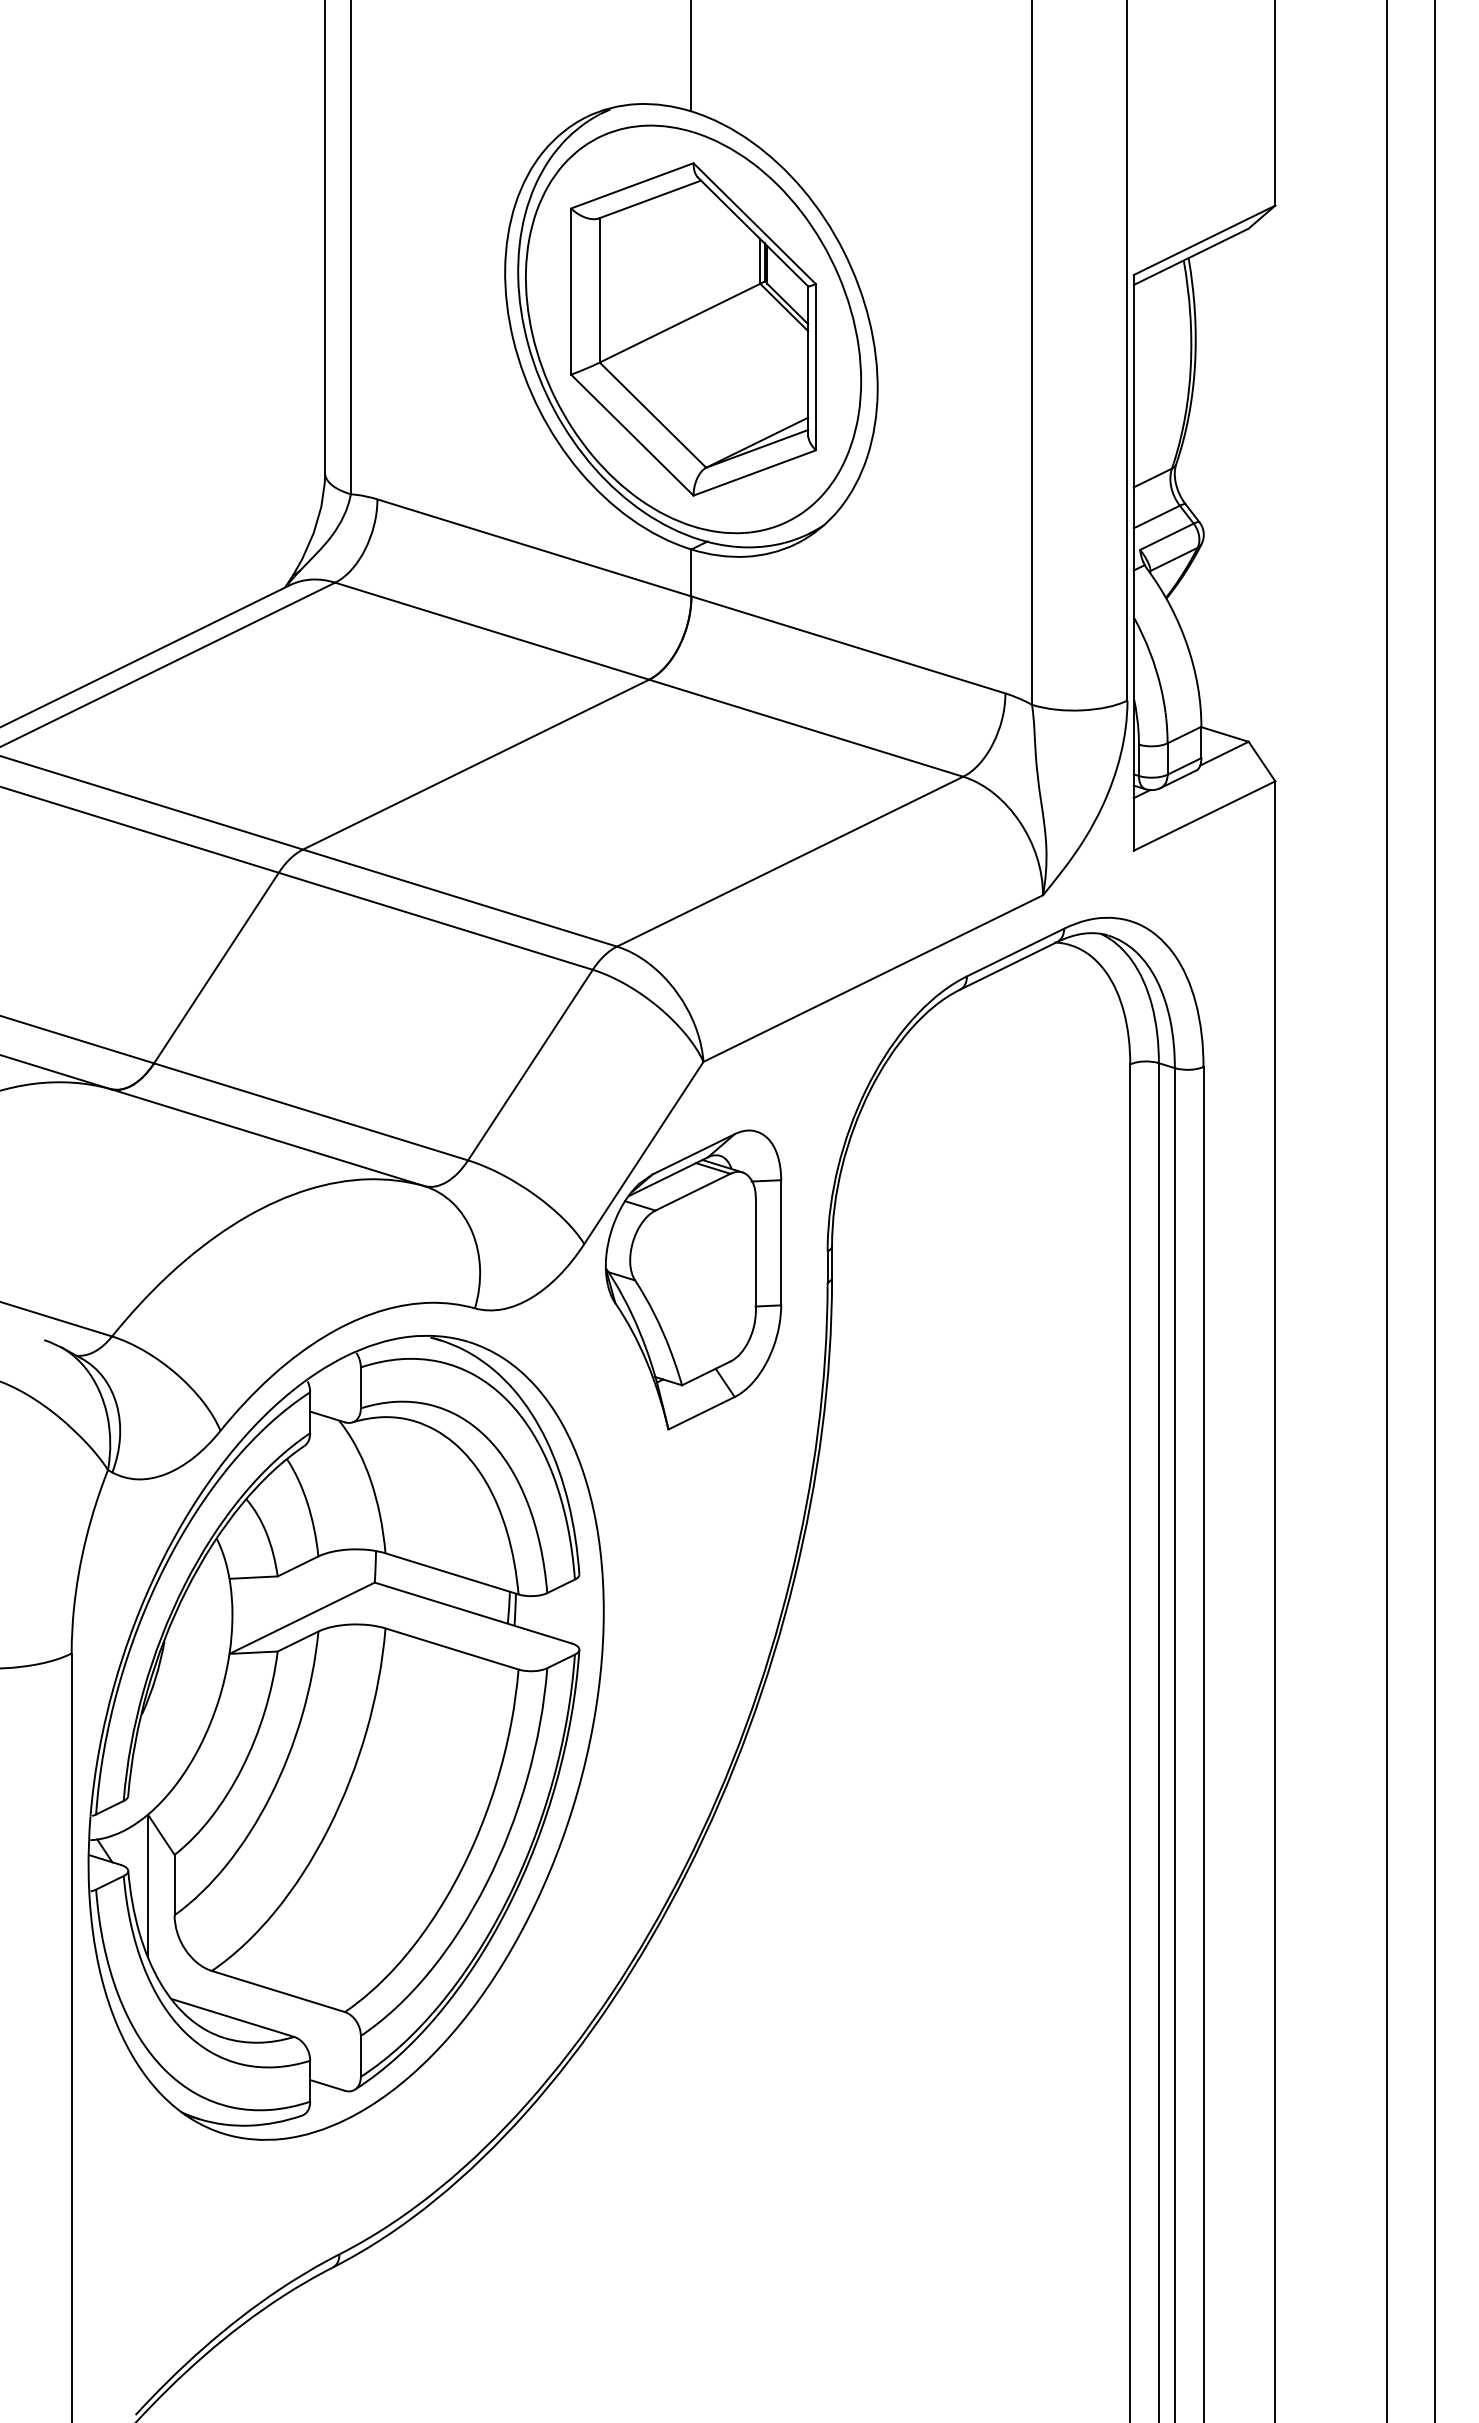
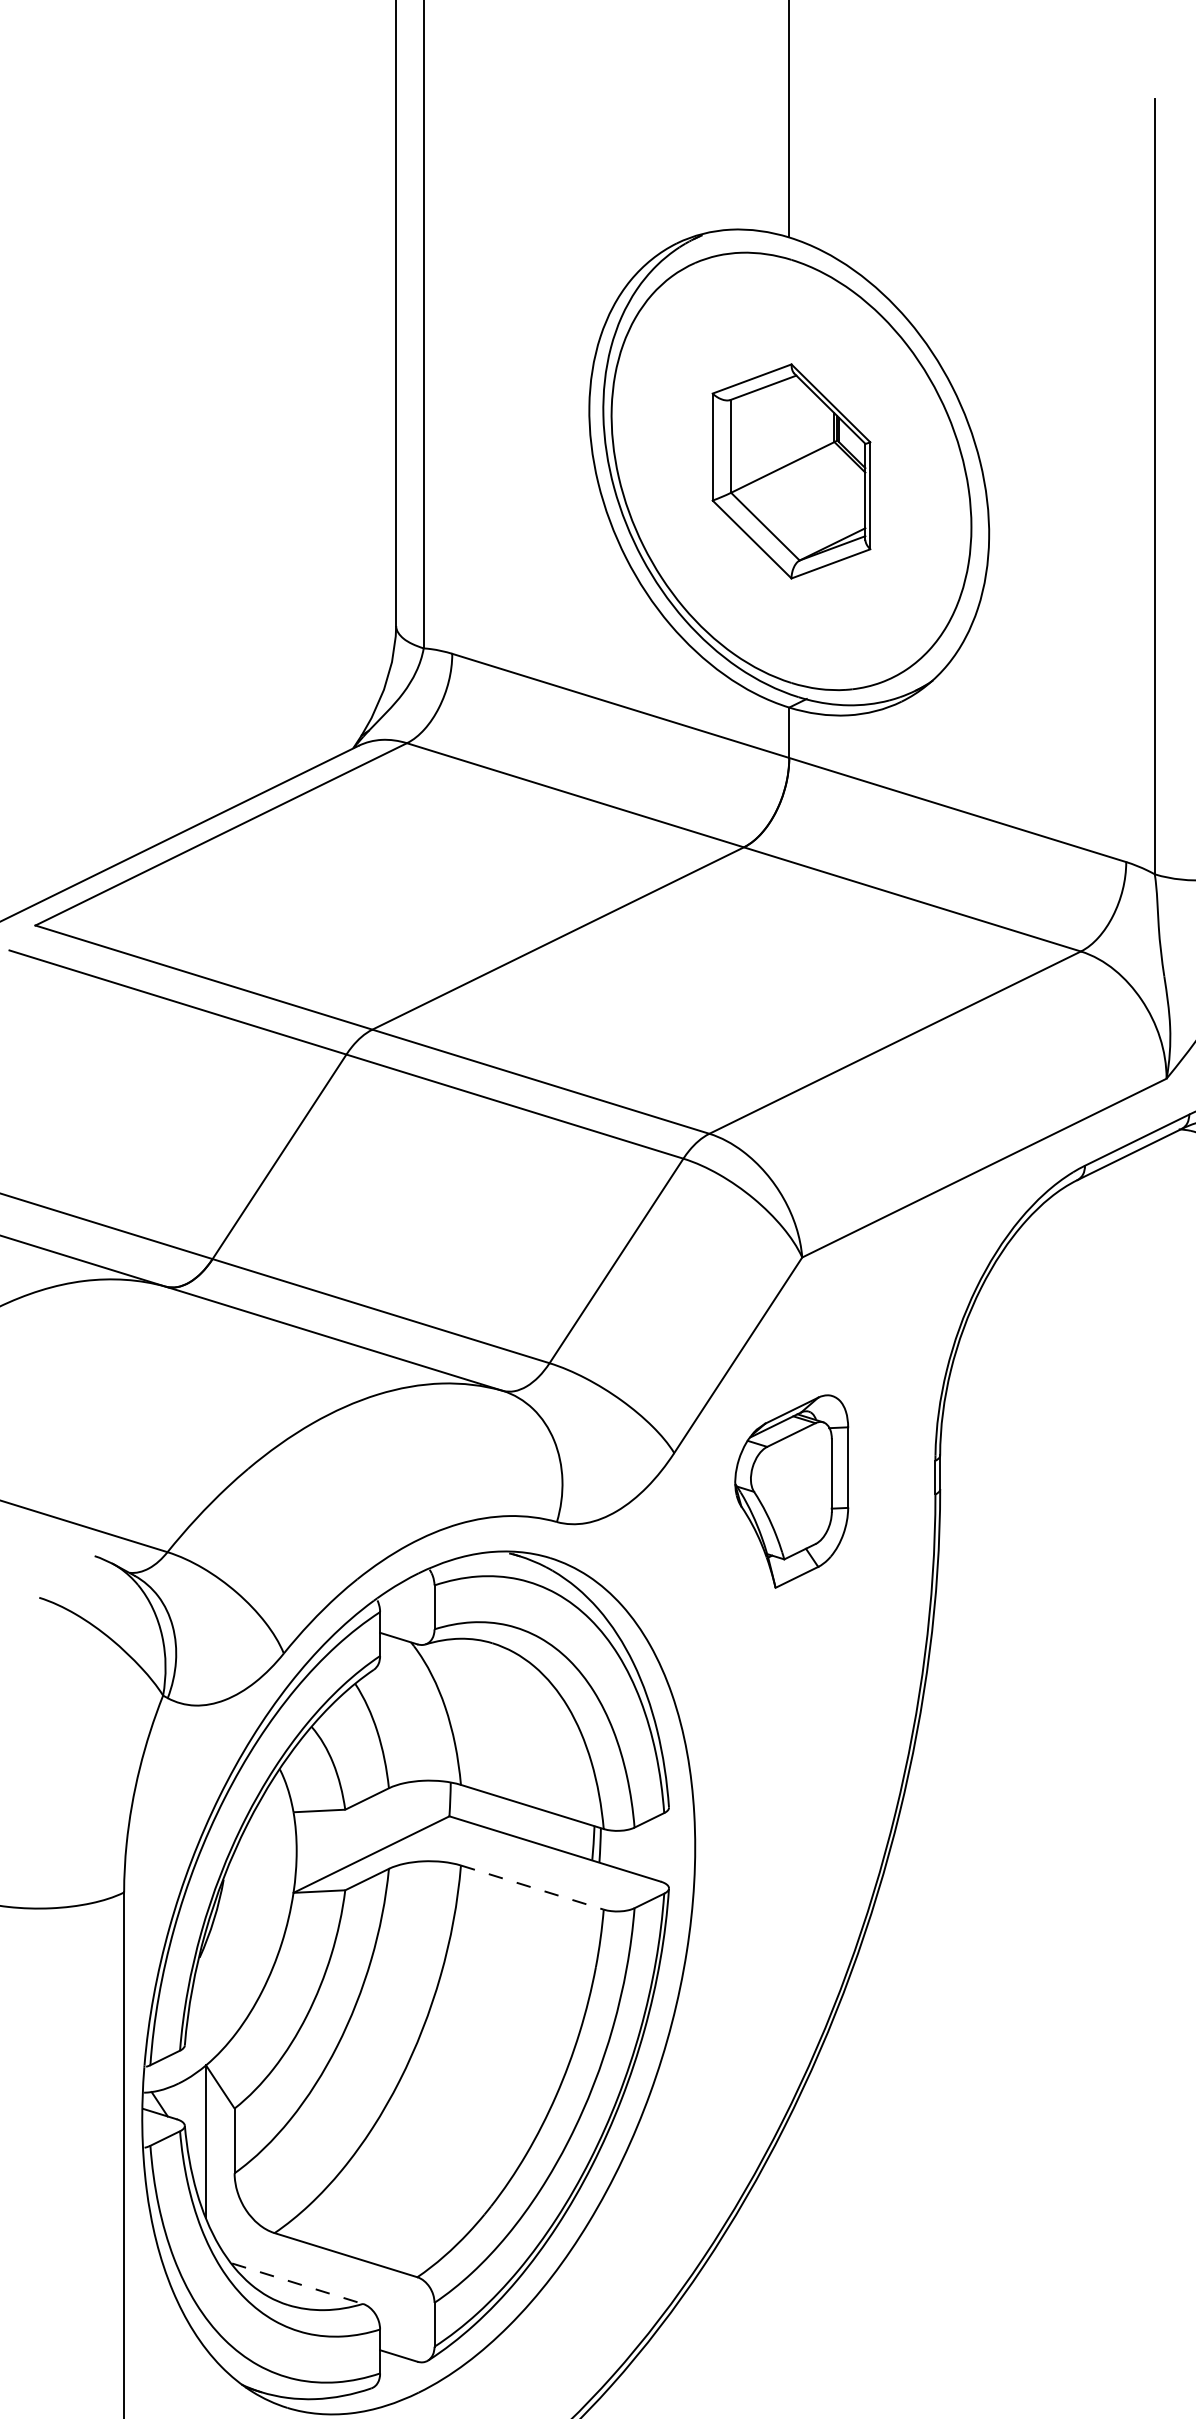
part: (693, 329) -> (791, 471), size x0.6
part: (693, 1279) -> (791, 1491), size x0.6
line: (452, 1648) -> (532, 1887), solid -> dashed
line: (233, 2018) -> (297, 2284), solid -> dashed

